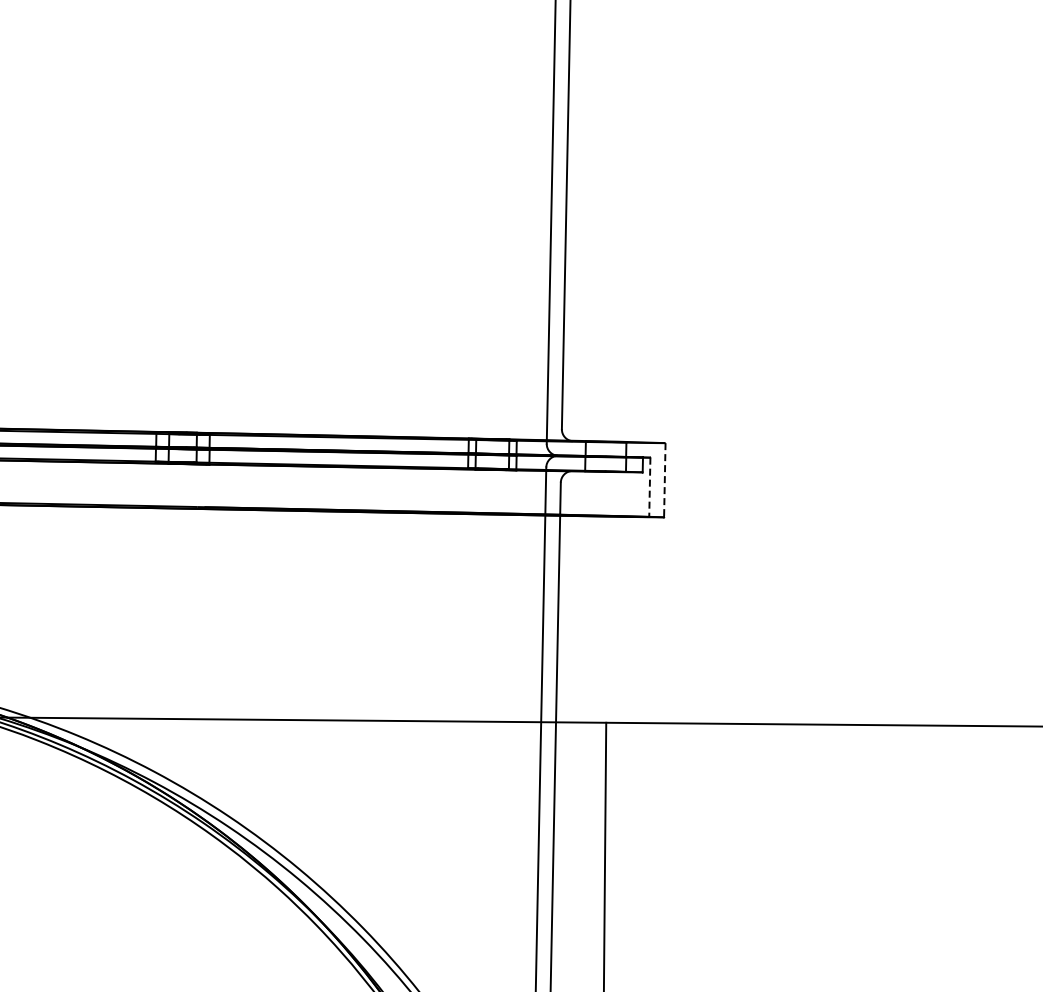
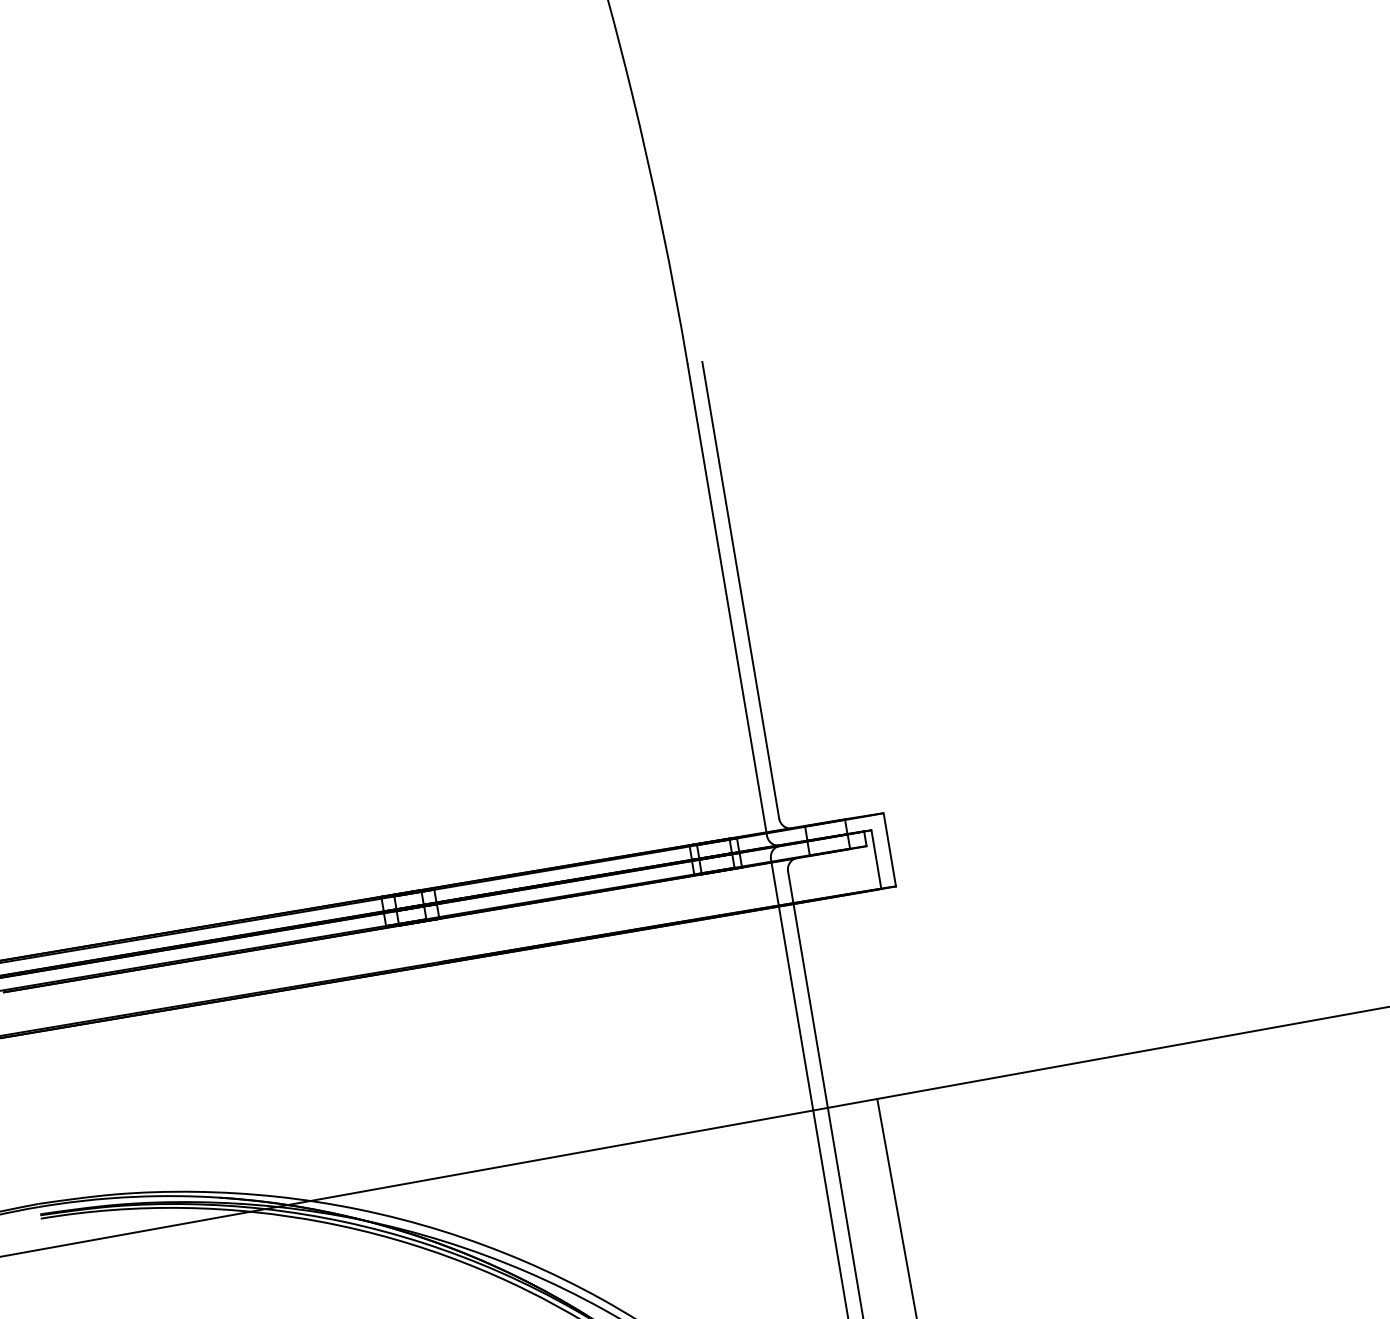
line: (664, 480) -> (889, 850), dashed -> solid
line: (649, 487) -> (876, 859), dashed -> solid

